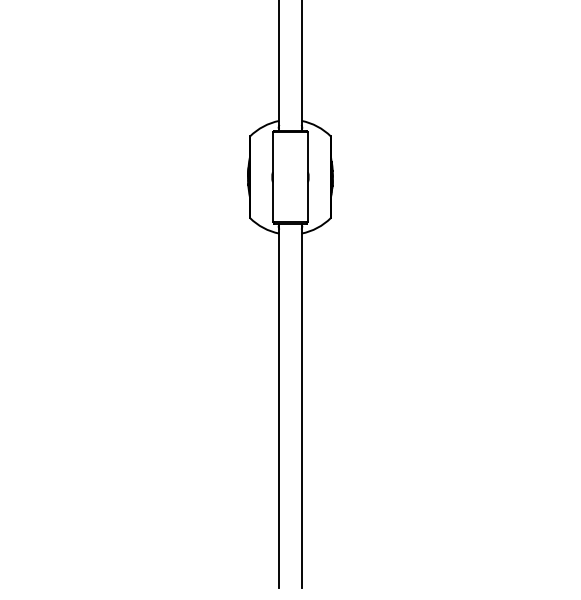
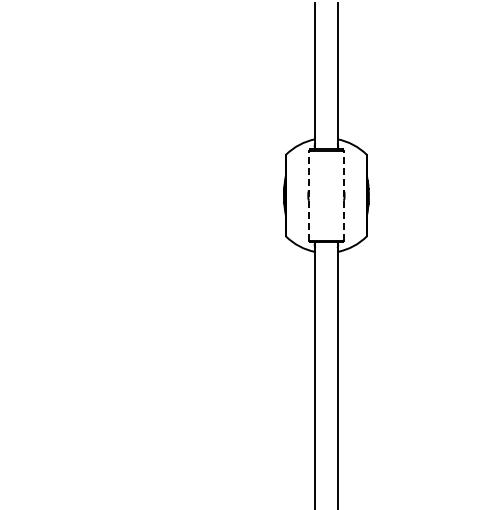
line: (273, 176) -> (309, 194), solid -> dashed
line: (307, 176) -> (343, 194), solid -> dashed

